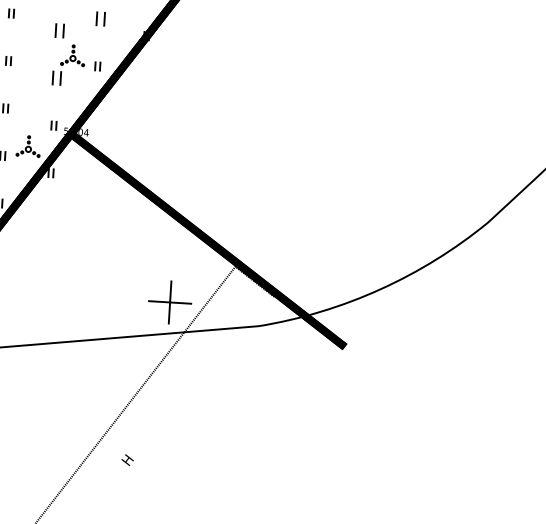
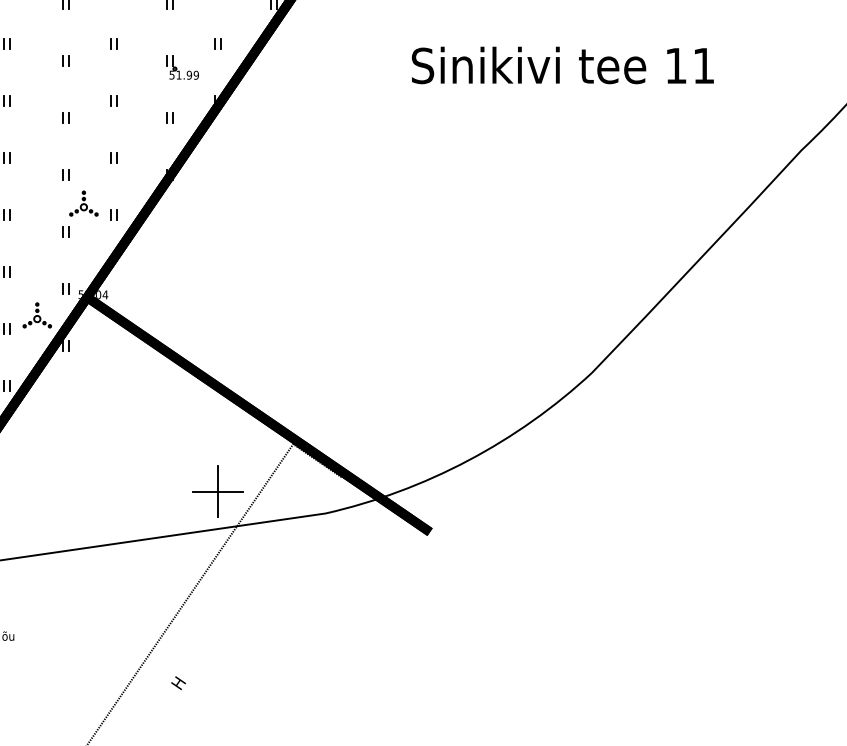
part: (100, 18) -> (113, 157), size x0.62
part: (59, 30) -> (65, 174), size x0.62
part: (56, 77) -> (65, 231), size x0.62

